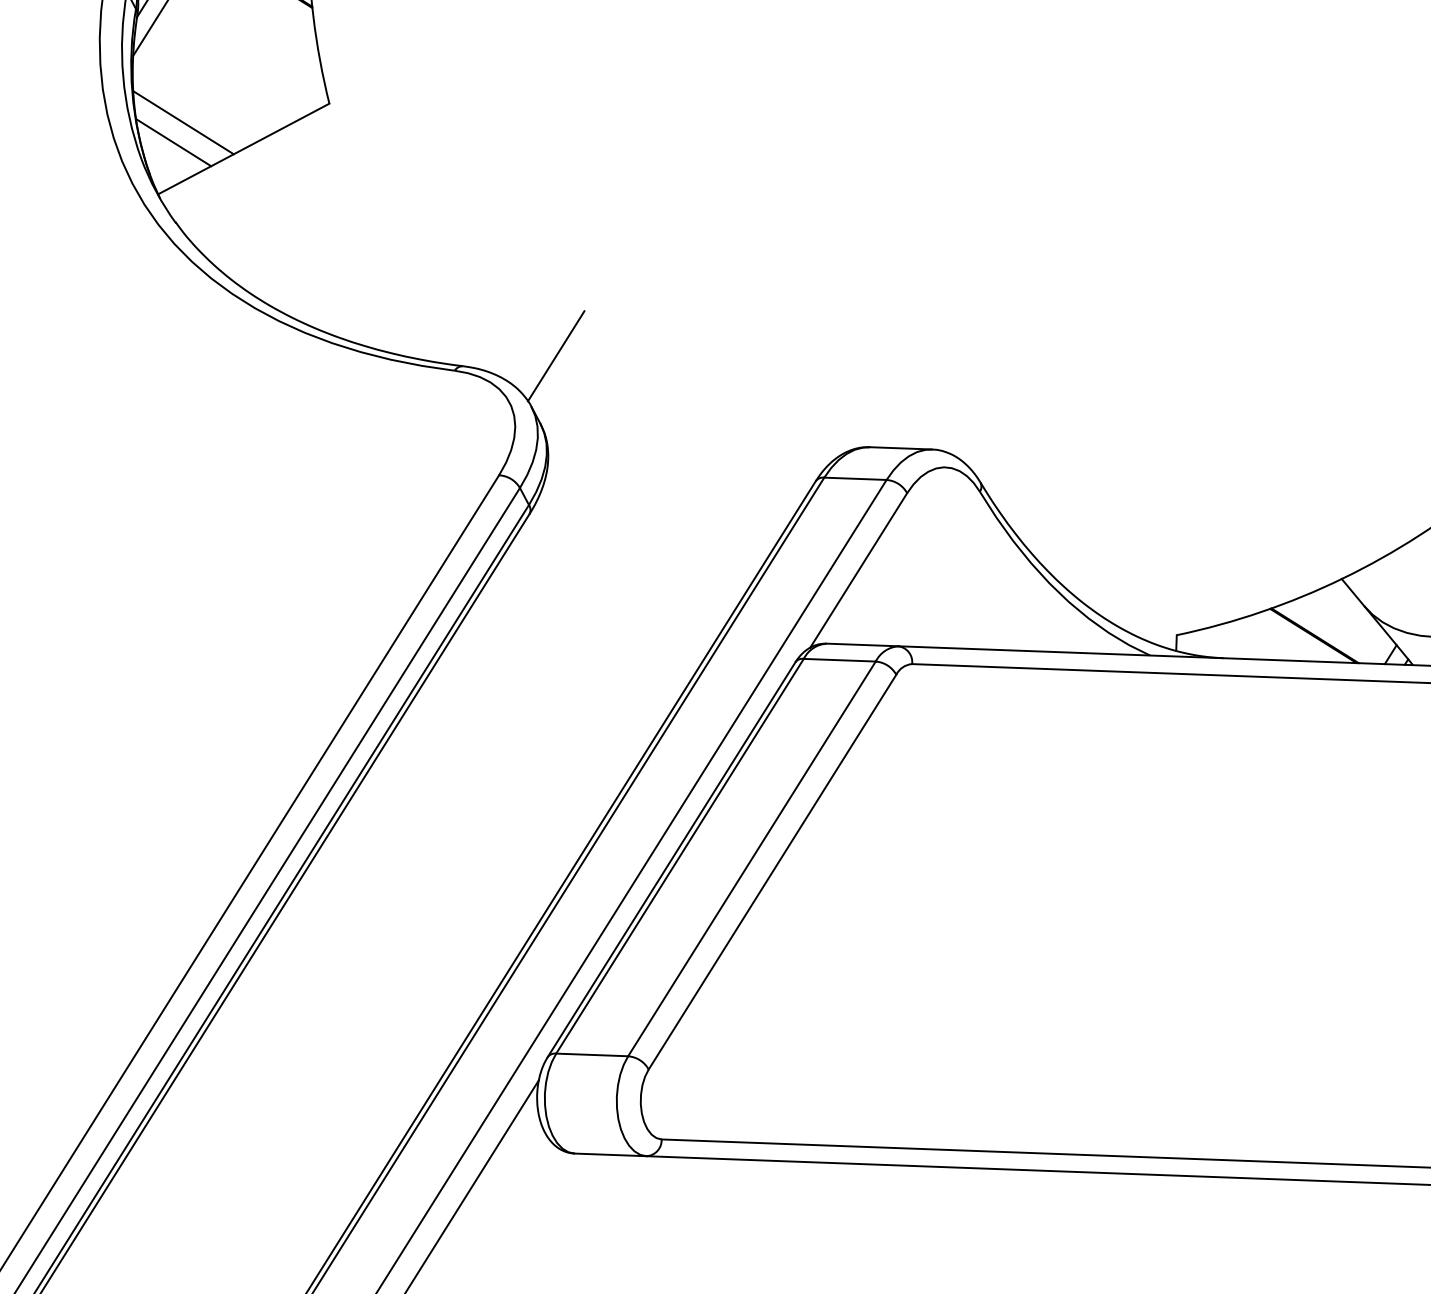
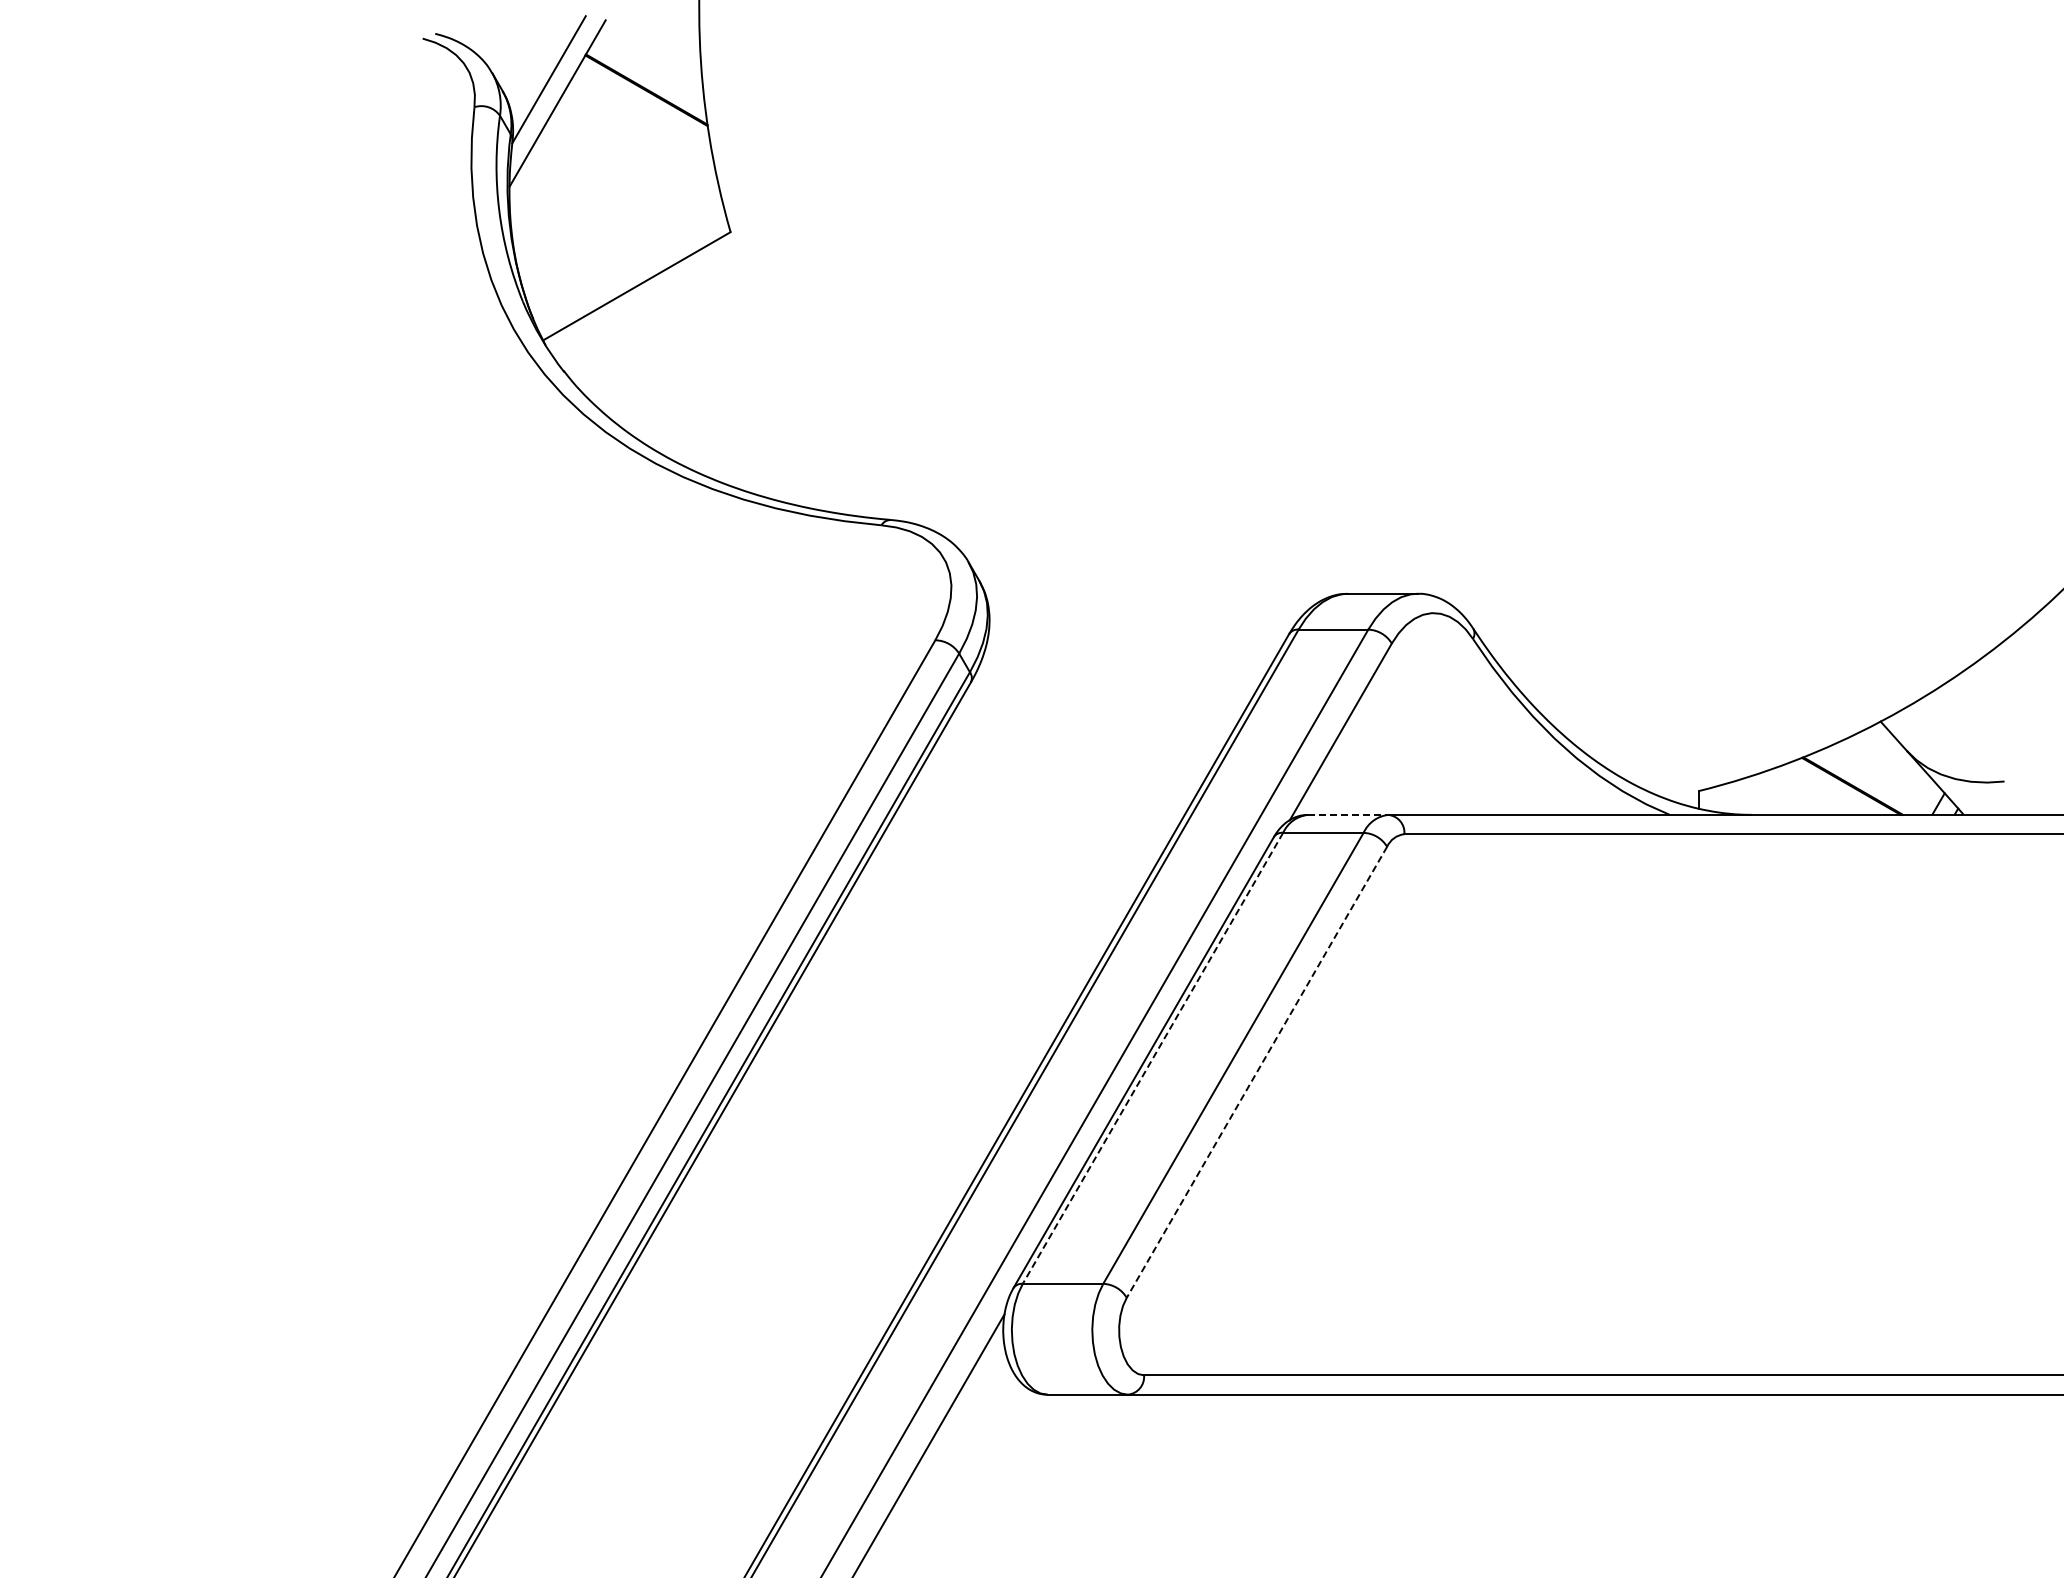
line: (183, 122) -> (568, 259), removed
line: (173, 142) -> (558, 281), removed
line: (555, 355) -> (993, 504), removed
line: (862, 644) -> (1348, 814), solid -> dashed
line: (679, 856) -> (1152, 1058), solid -> dashed
line: (772, 872) -> (1256, 1072), solid -> dashed

